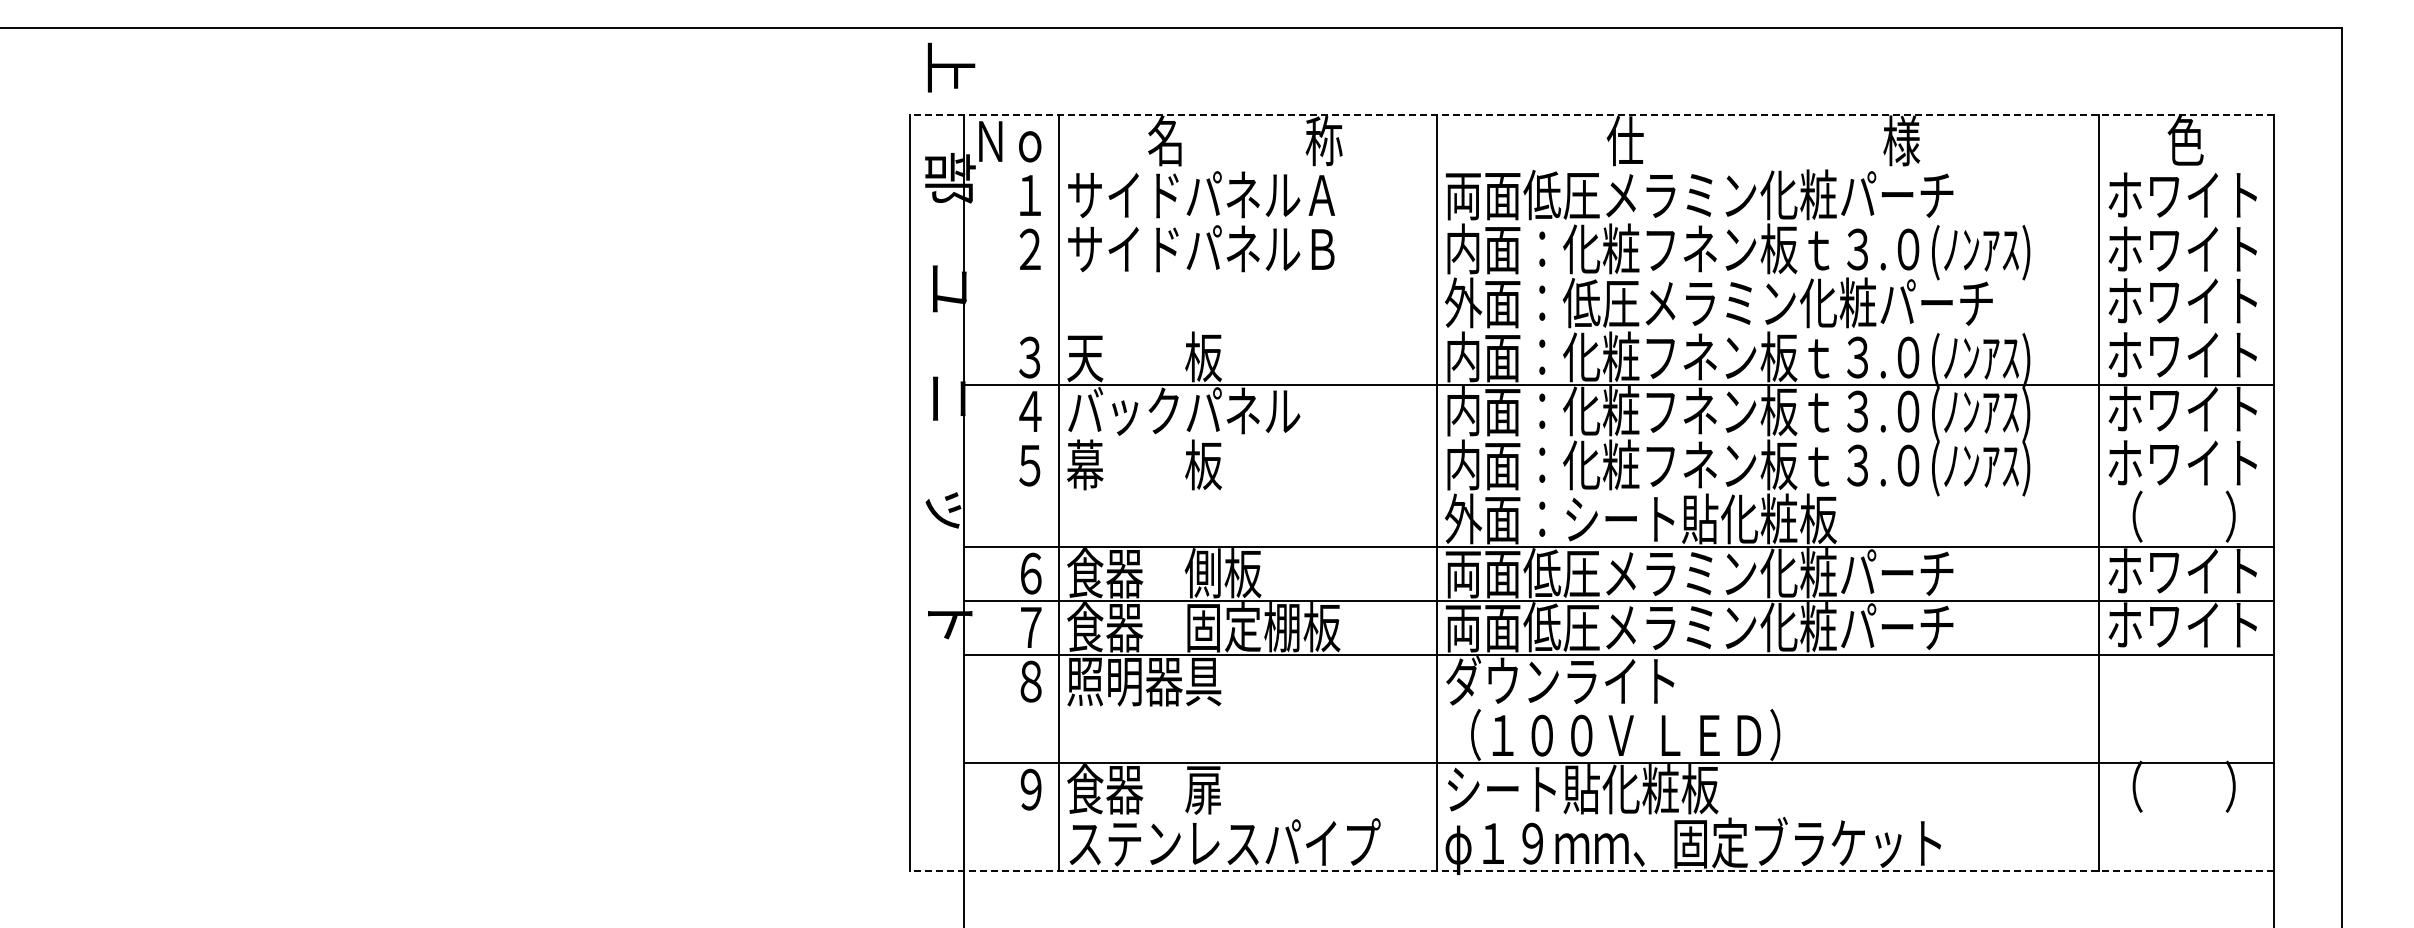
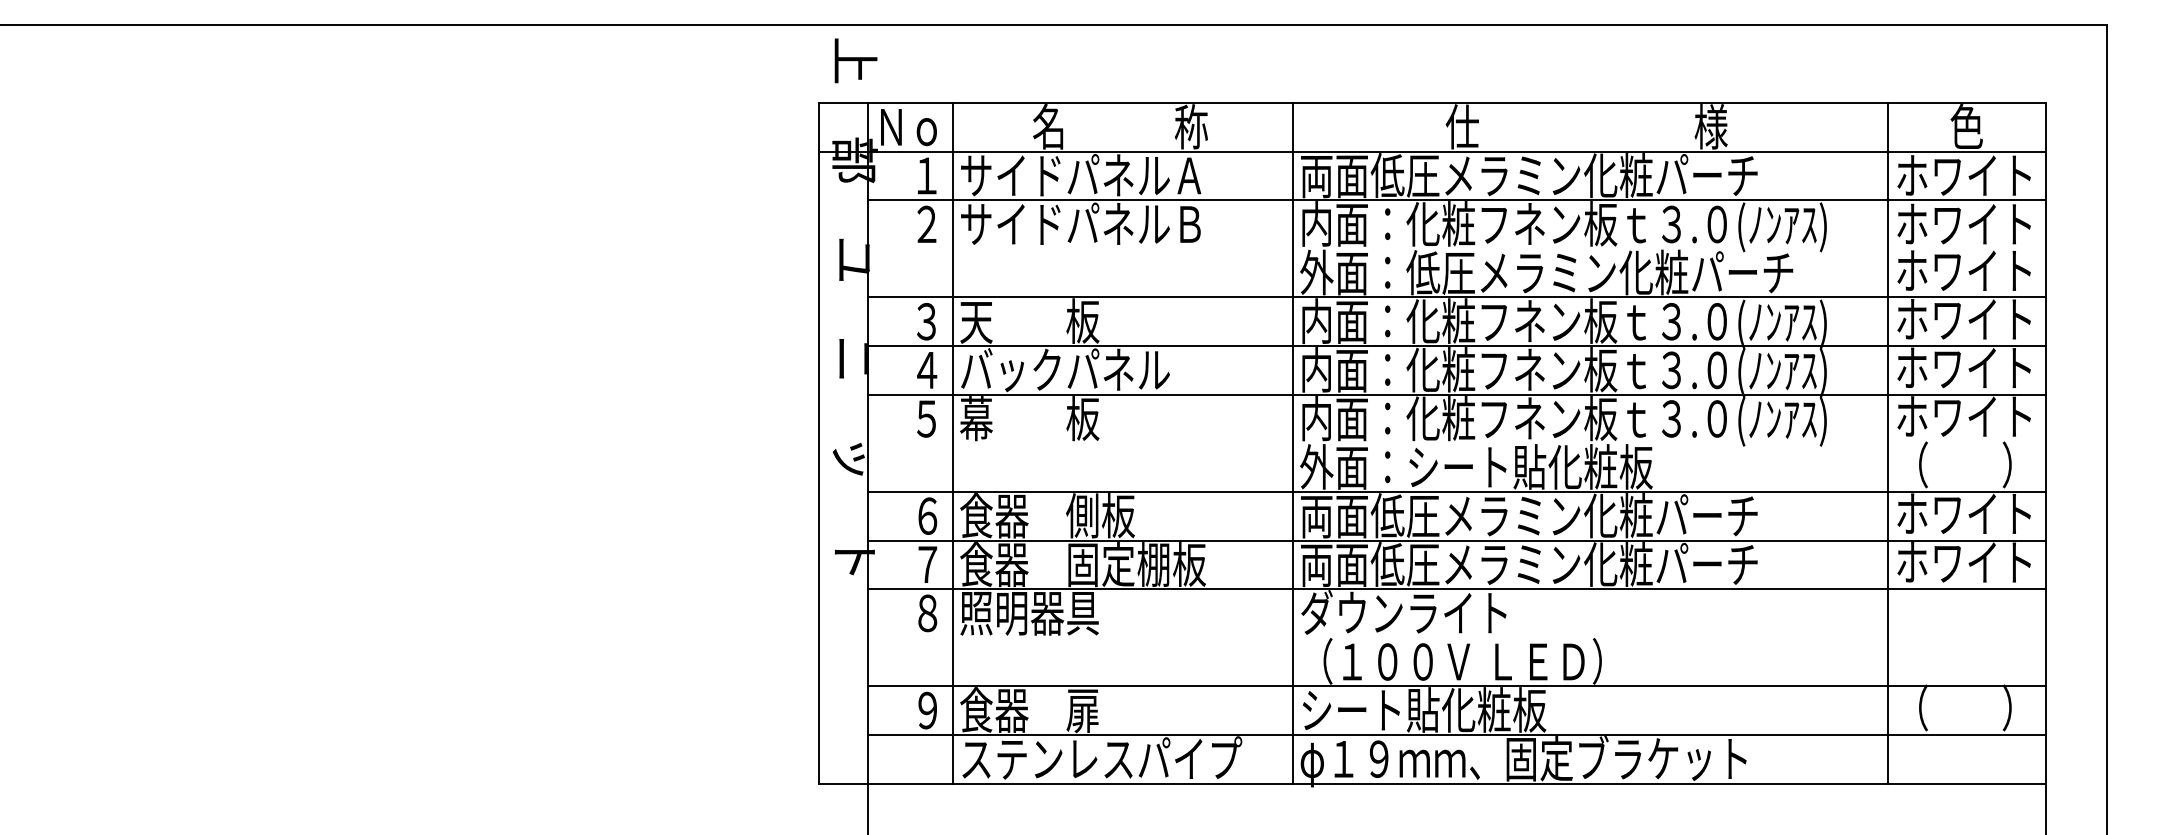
line: (1592, 114) -> (1432, 102), dashed -> solid
line: (1592, 168) -> (1432, 151), added
line: (1619, 222) -> (1457, 200), added
line: (1619, 330) -> (1457, 297), added
line: (1619, 438) -> (1457, 394), added
line: (1619, 816) -> (1457, 734), added
line: (1592, 870) -> (1432, 783), dashed -> solid

